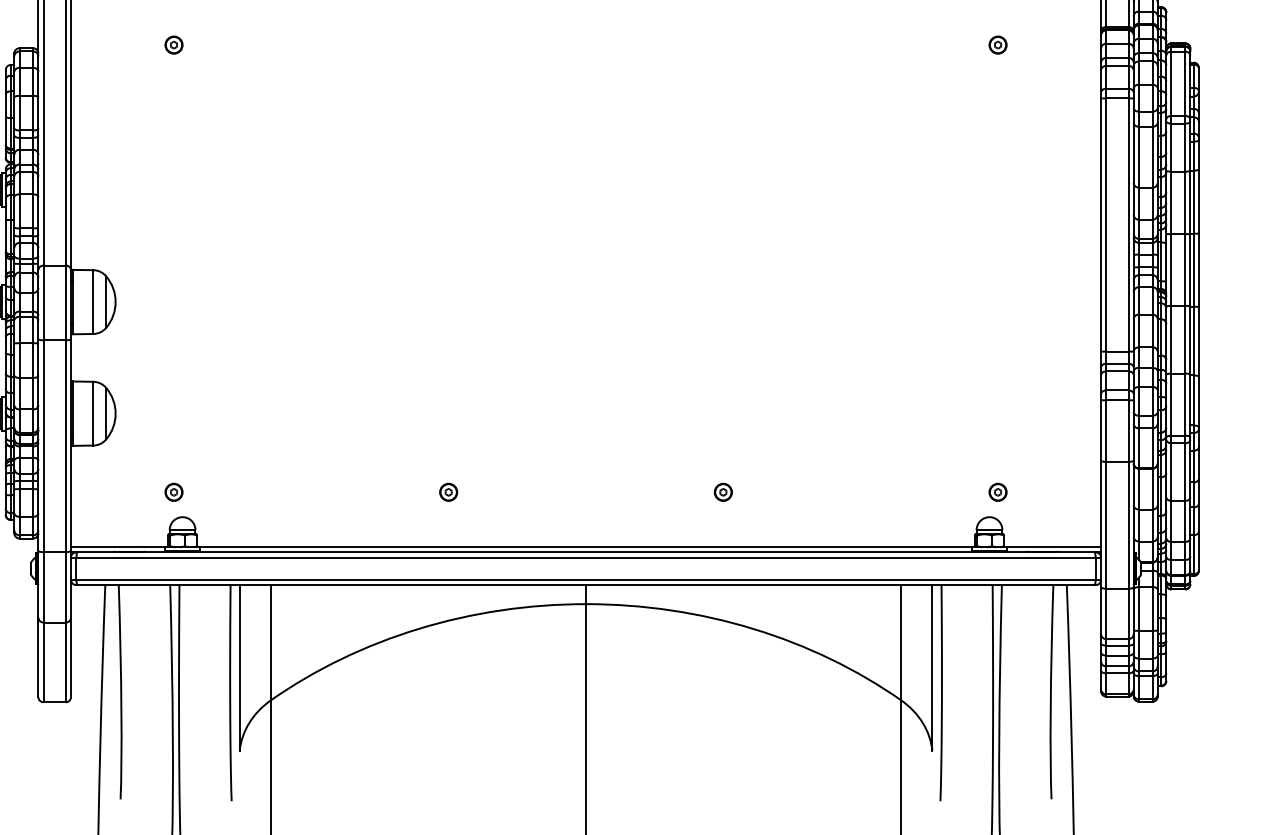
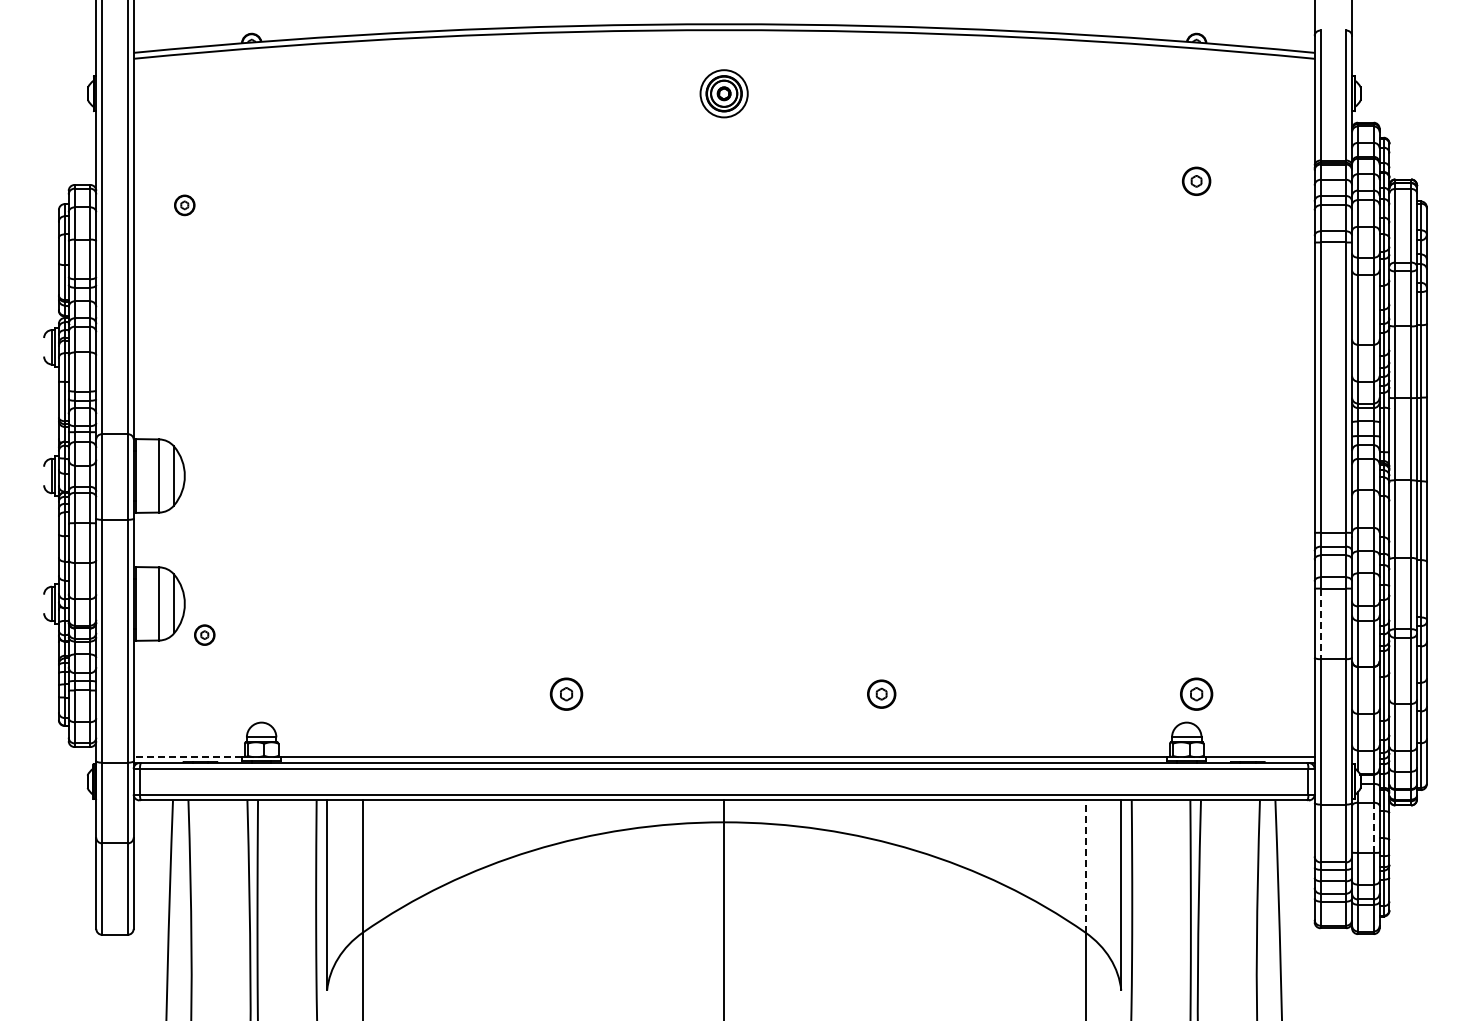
part: (173, 45) -> (184, 205), moved
part: (998, 45) -> (1196, 181), size x1.4
line: (1106, 431) -> (1320, 624), solid -> dashed
part: (173, 491) -> (204, 634), moved
part: (448, 491) -> (566, 693), size x1.6
part: (723, 491) -> (881, 693), size x1.4
part: (998, 491) -> (1196, 693), size x1.6
line: (117, 547) -> (187, 757), solid -> dashed
line: (1152, 608) -> (1373, 827), solid -> dashed
line: (901, 642) -> (1085, 866), solid -> dashed

